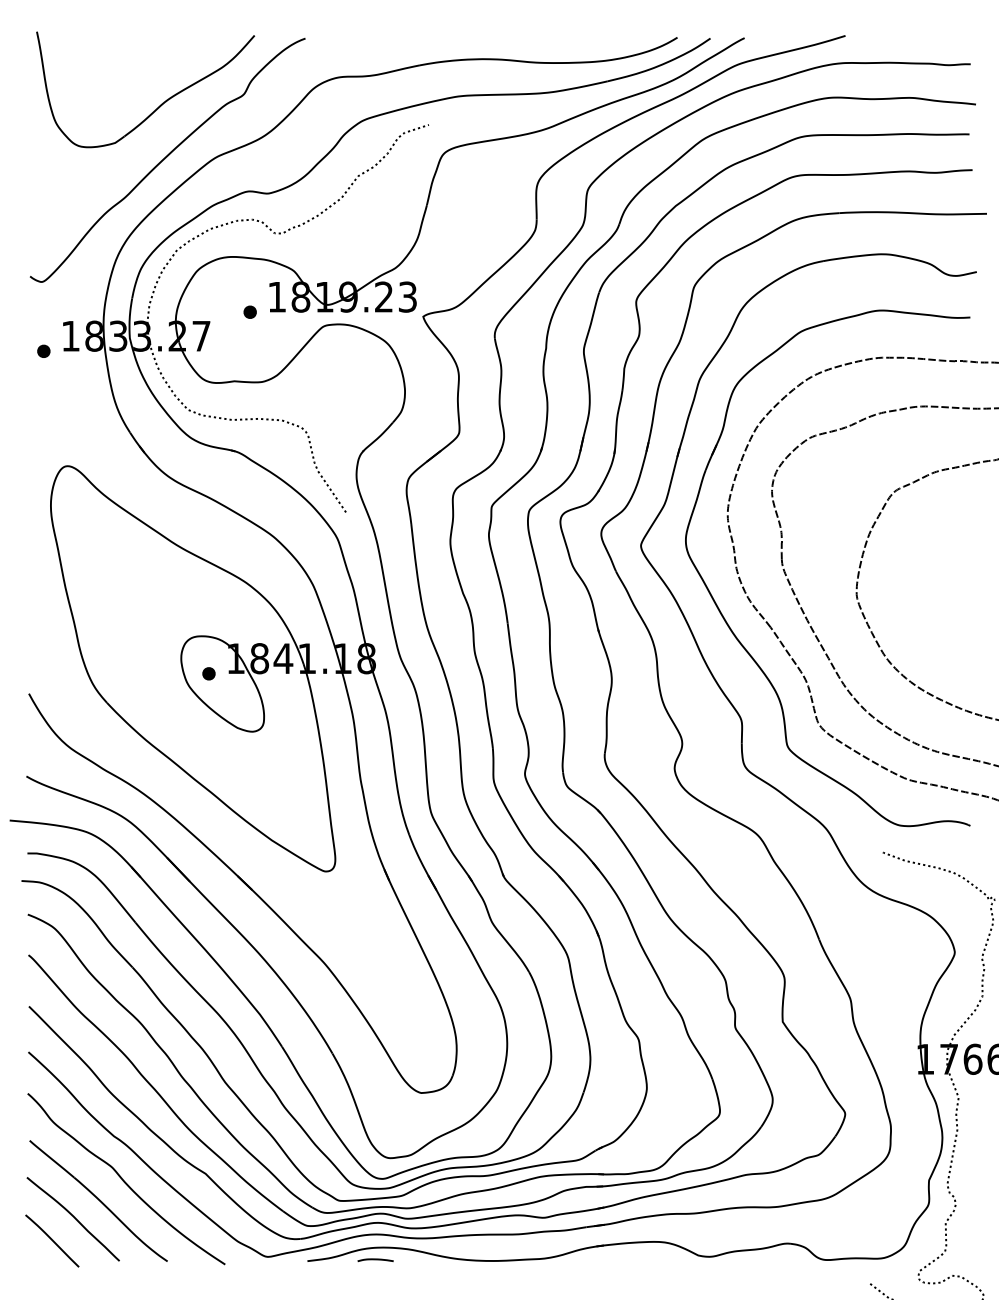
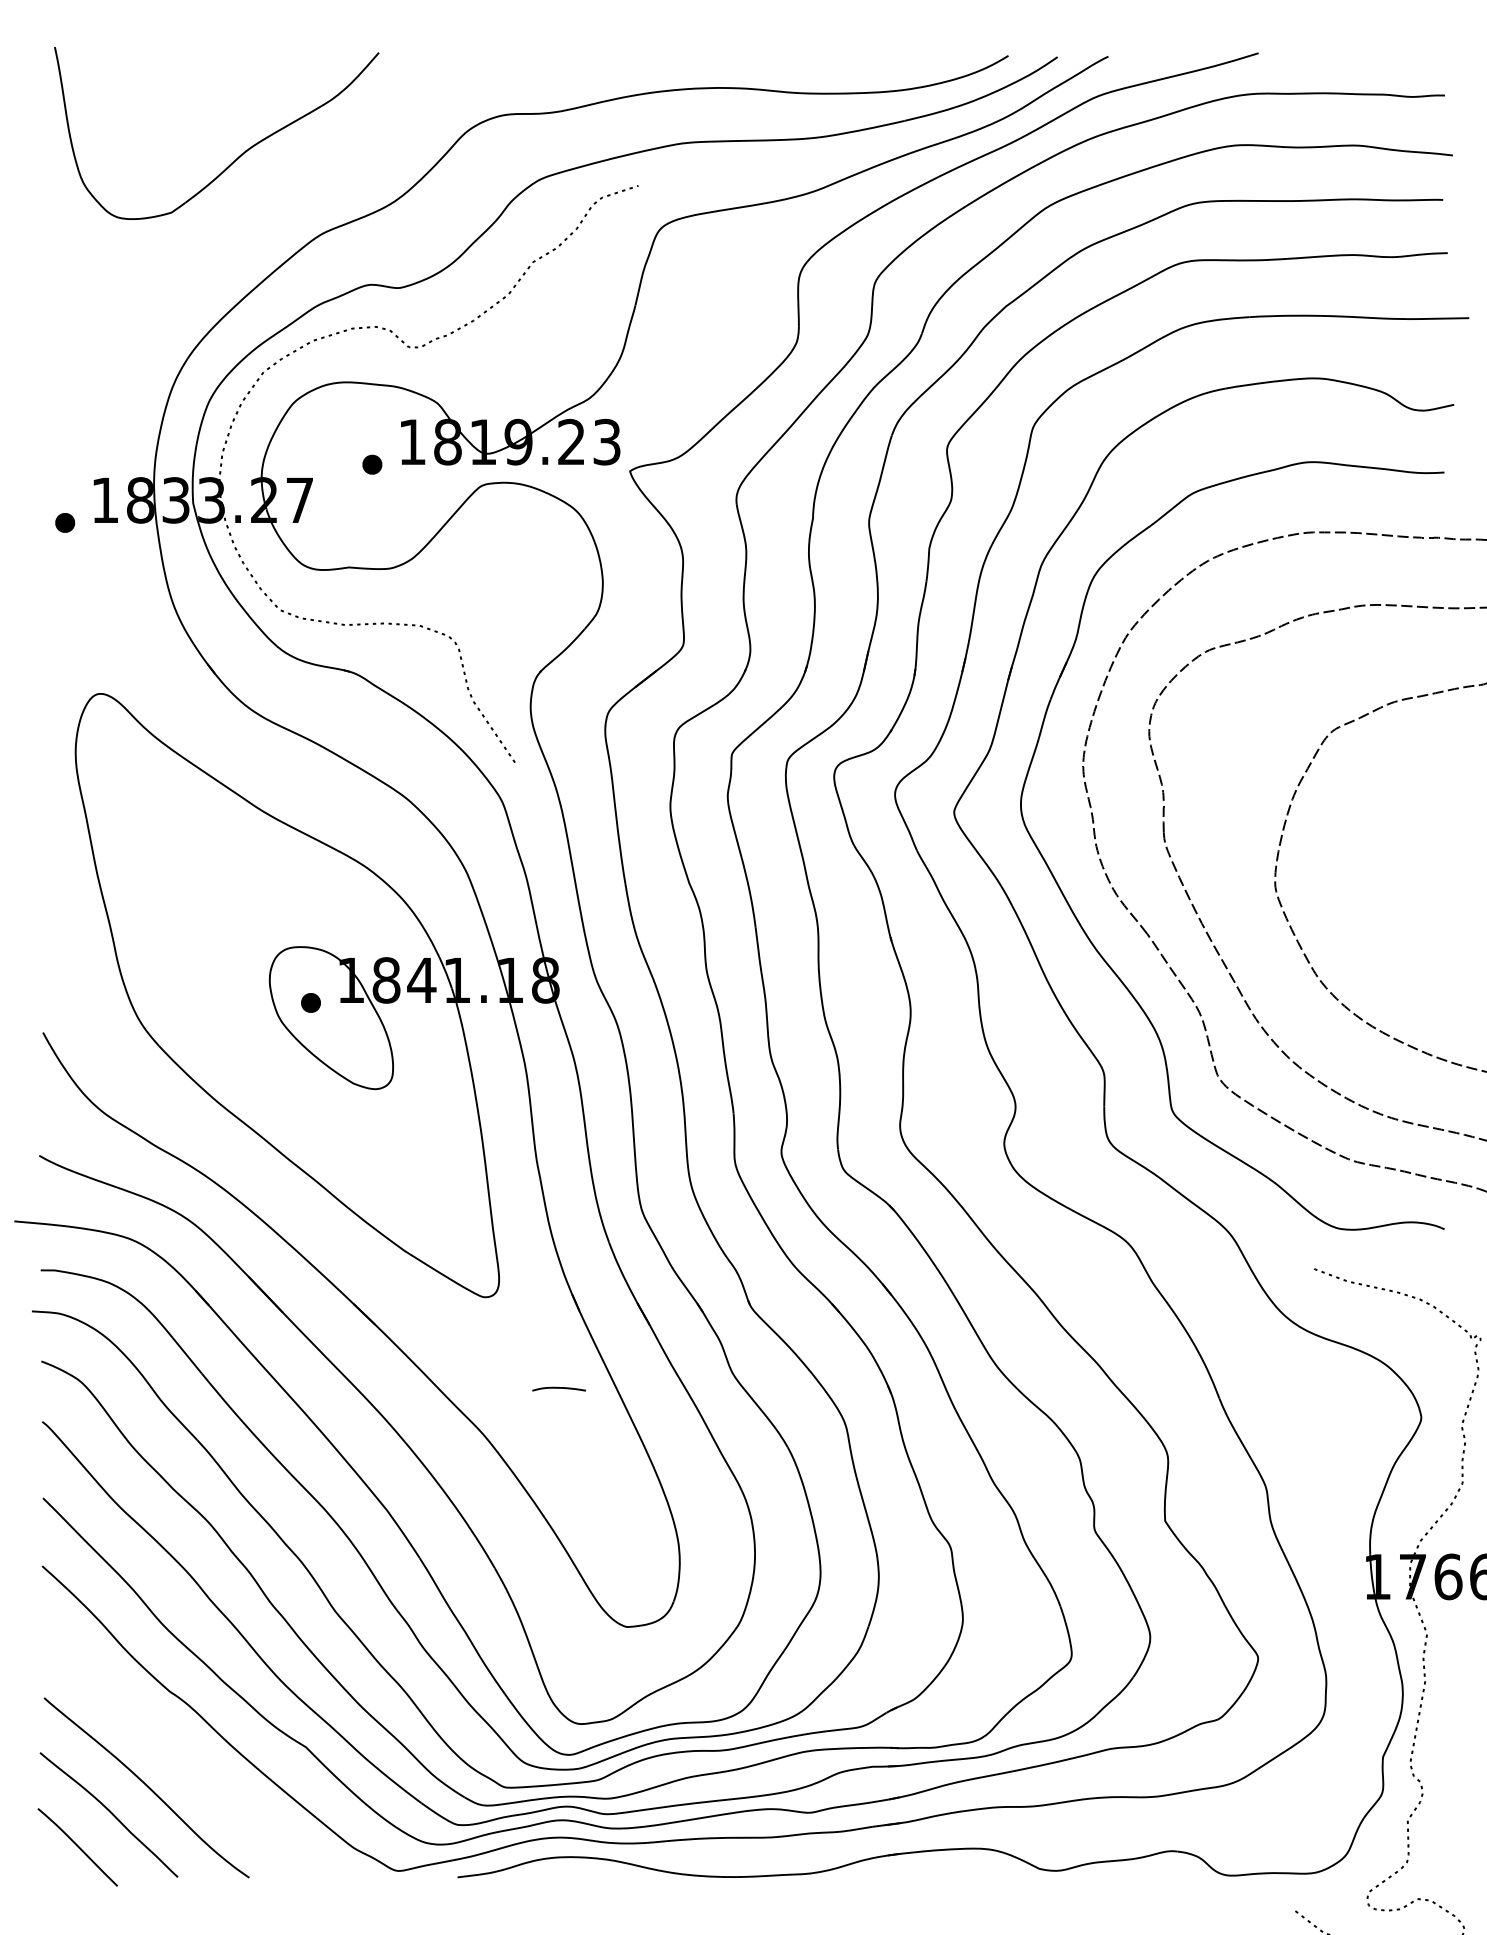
curve: (166, 158) -> (247, 235), removed
curve: (124, 1180) -> (185, 1757), removed
line: (375, 1259) -> (558, 1388), moved

